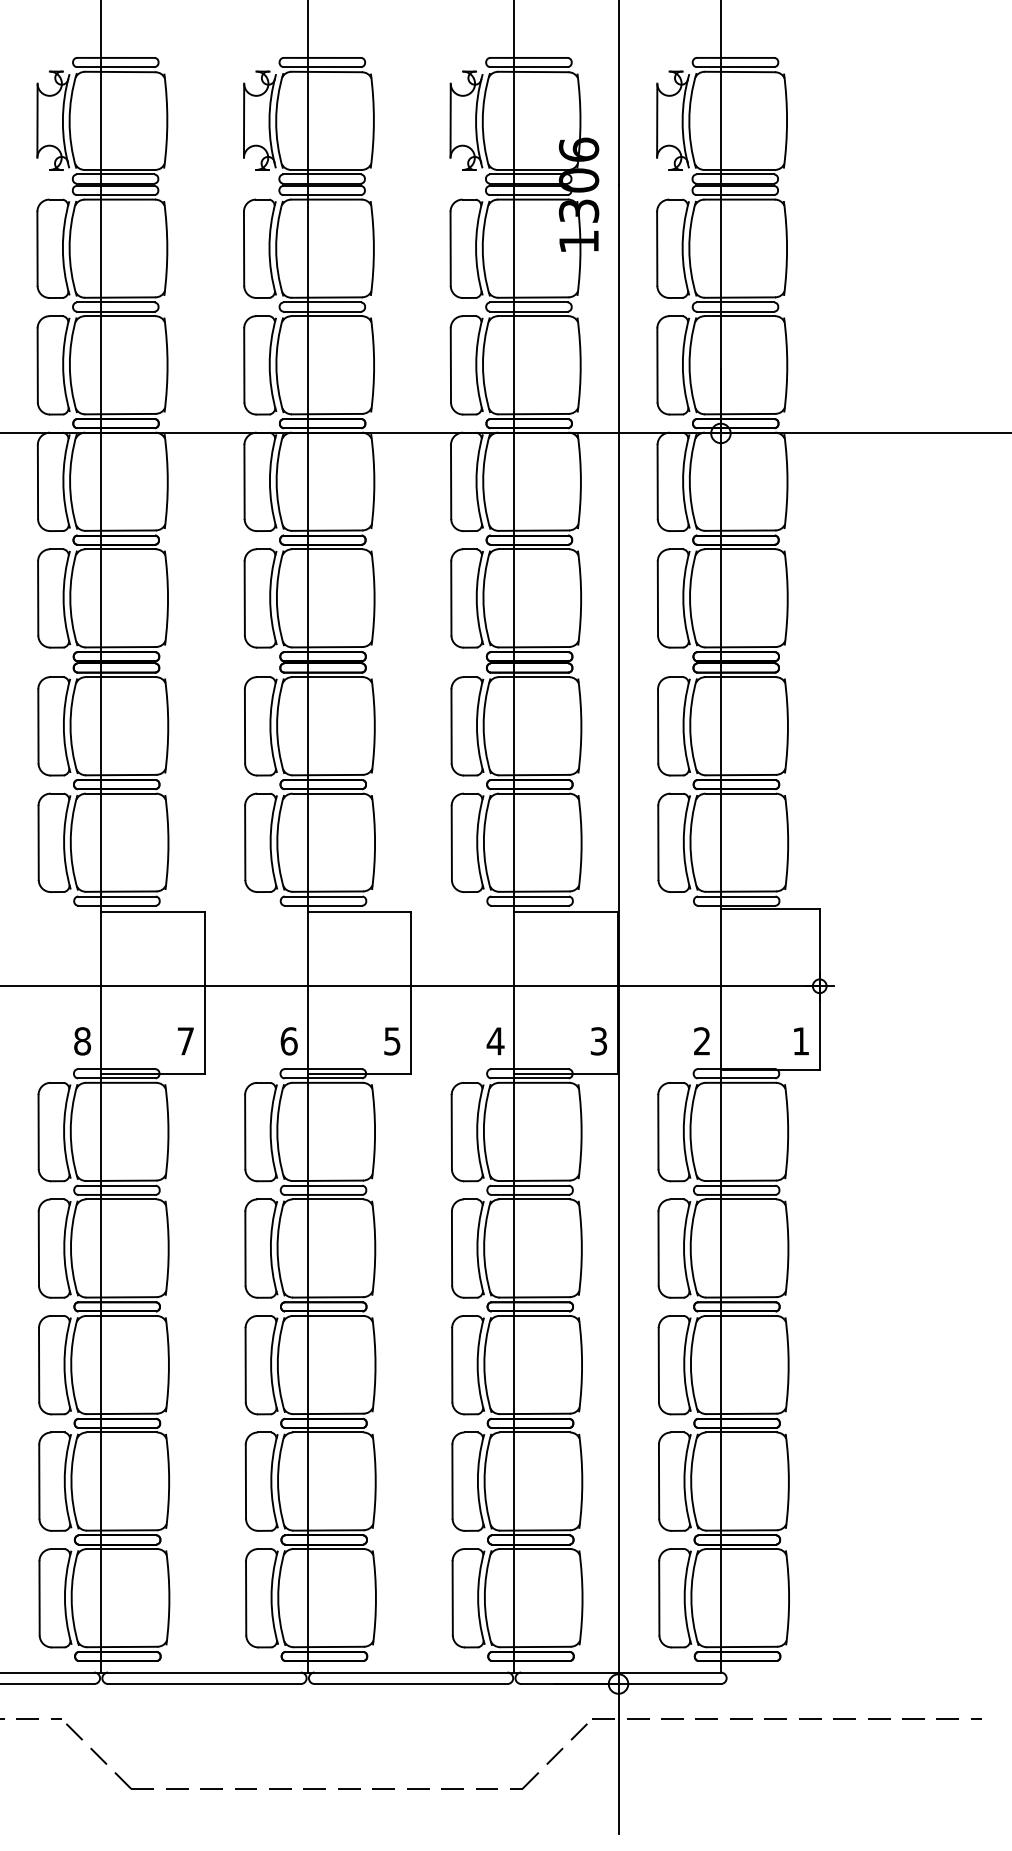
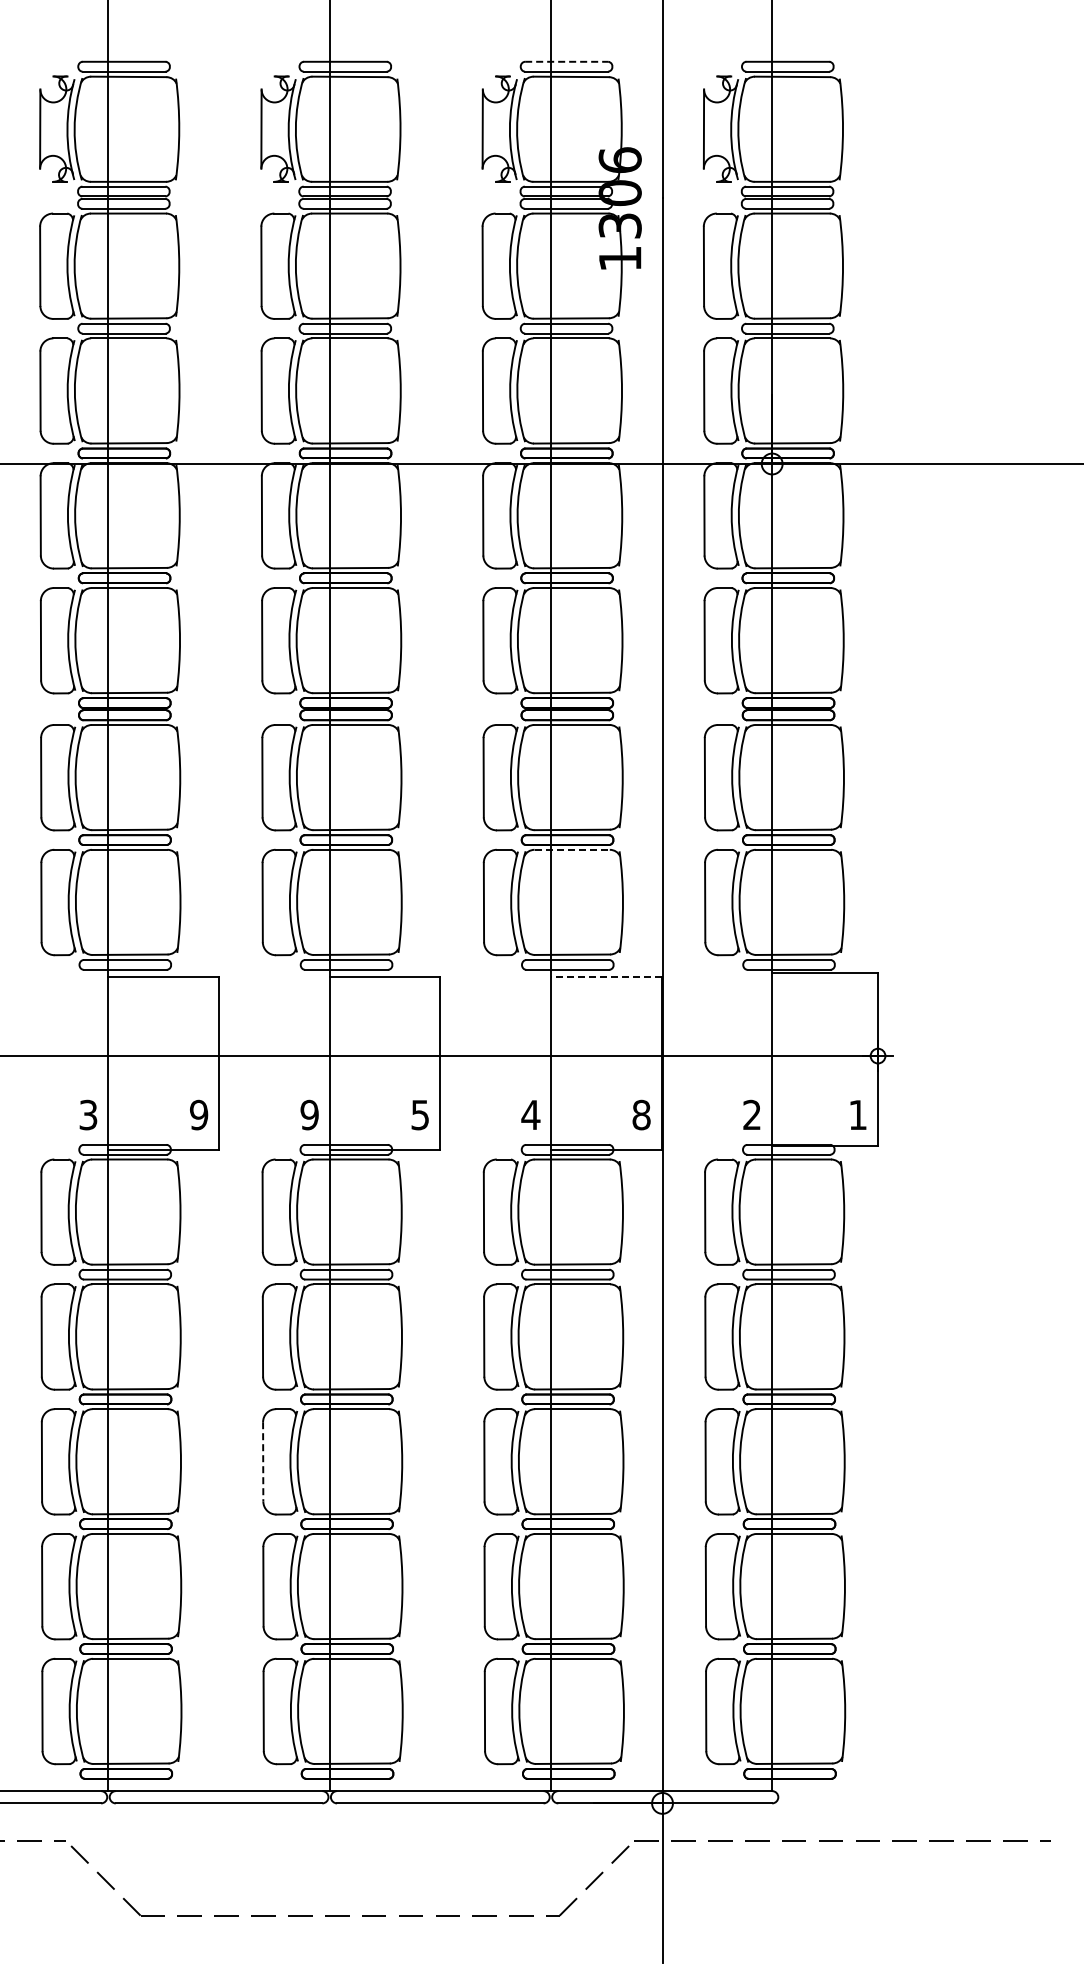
line: (528, 57) -> (566, 61), solid -> dashed
line: (534, 793) -> (572, 849), solid -> dashed
line: (565, 911) -> (605, 976), solid -> dashed
text: (82, 1040) -> (88, 1114), 8 -> 3
text: (186, 1040) -> (199, 1114), 7 -> 9
text: (288, 1040) -> (309, 1114), 6 -> 9
text: (598, 1040) -> (641, 1114), 3 -> 8
line: (245, 1364) -> (263, 1461), solid -> dashed

